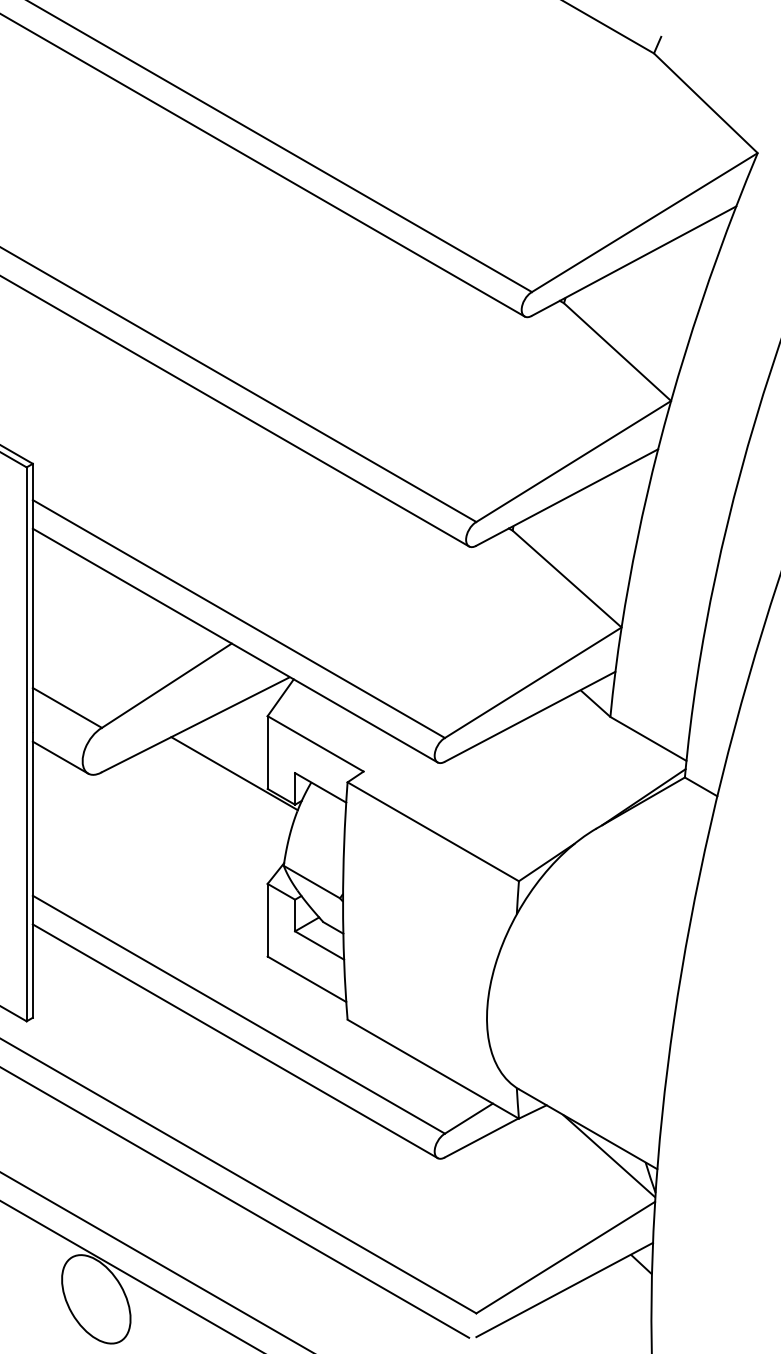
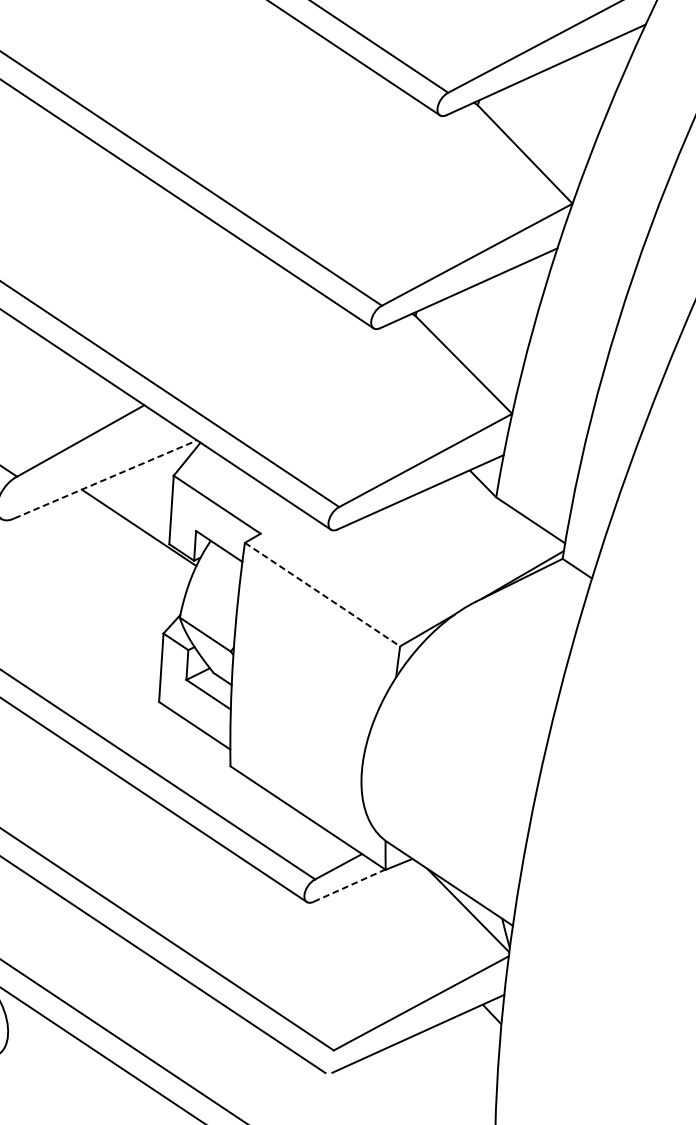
line: (195, 725) -> (105, 480), solid -> dashed
line: (433, 831) -> (322, 594), solid -> dashed
line: (481, 1137) -> (349, 885), solid -> dashed

